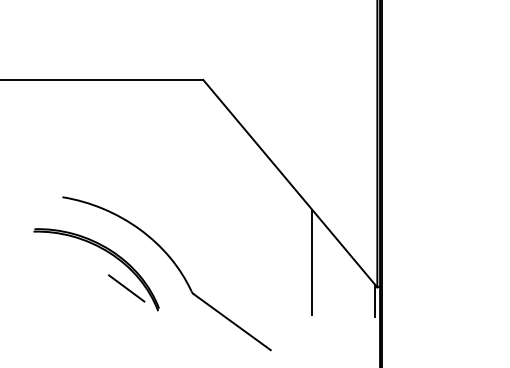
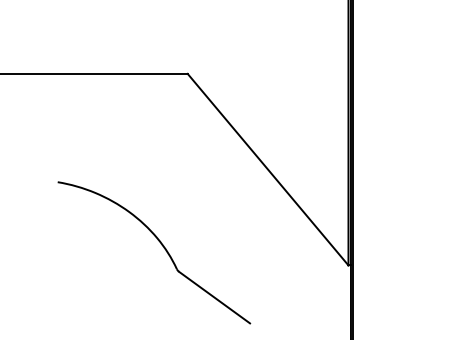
line: (312, 261) -> (288, 241), removed
part: (108, 274) -> (100, 253), removed
line: (374, 300) -> (345, 277), removed

